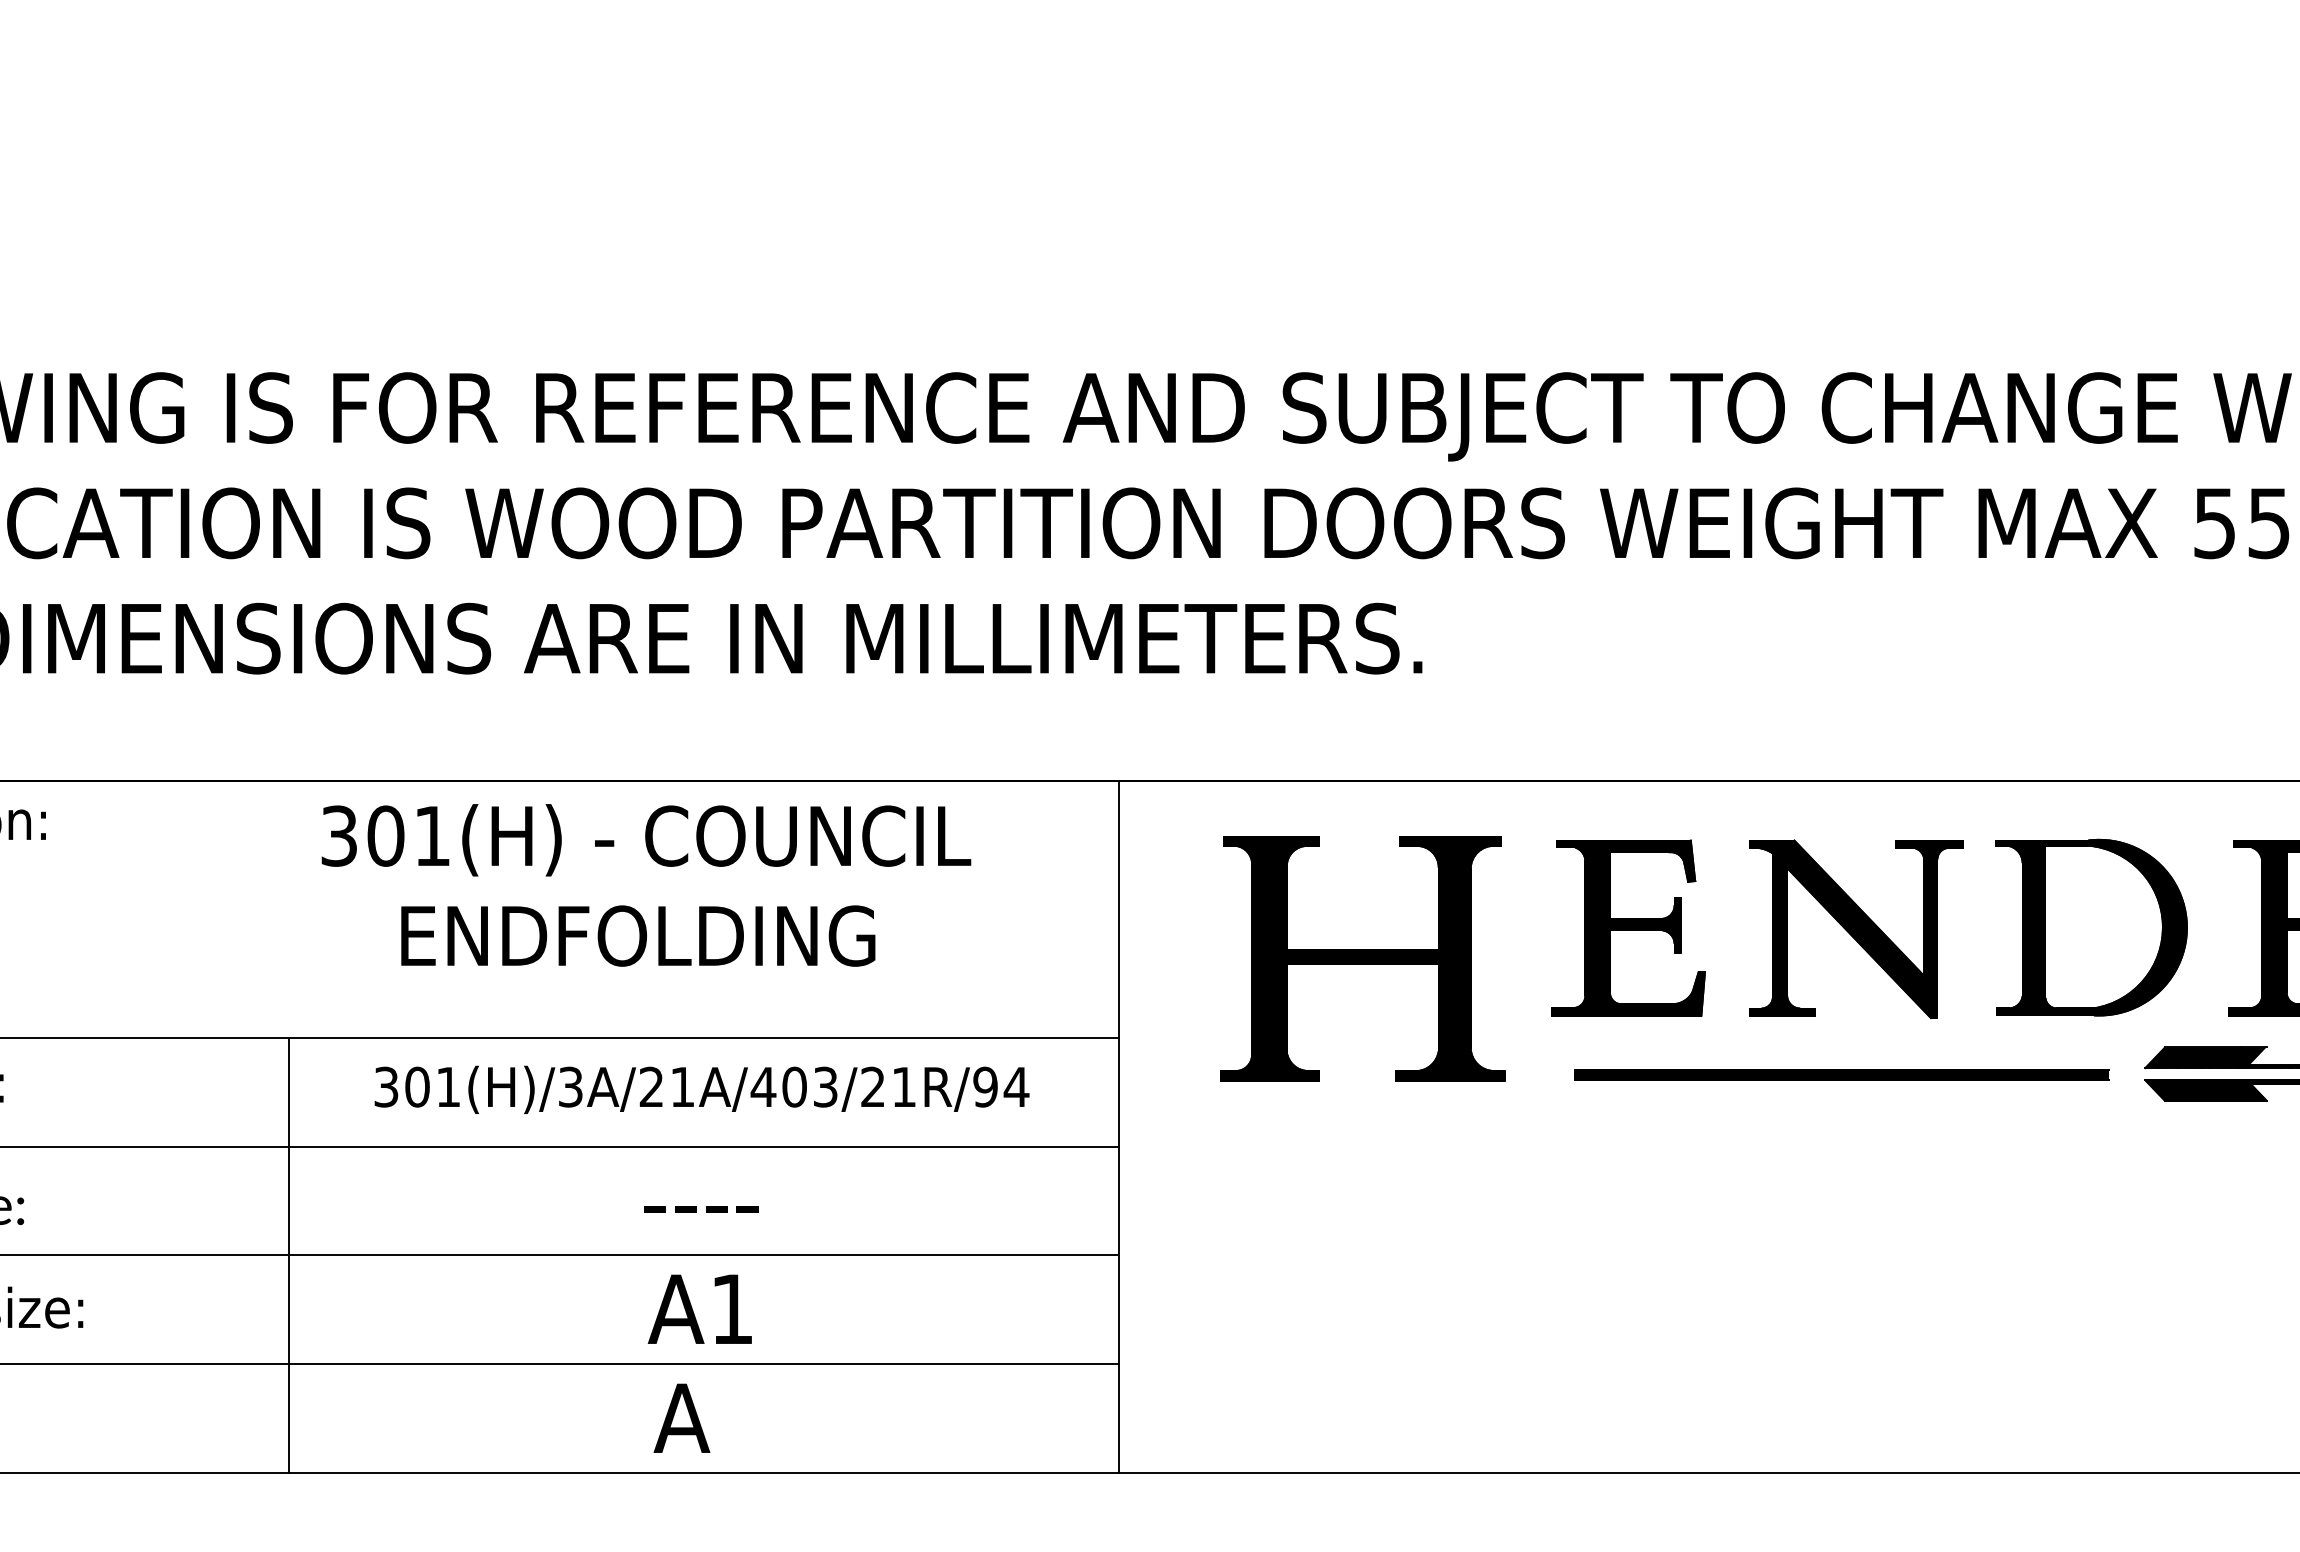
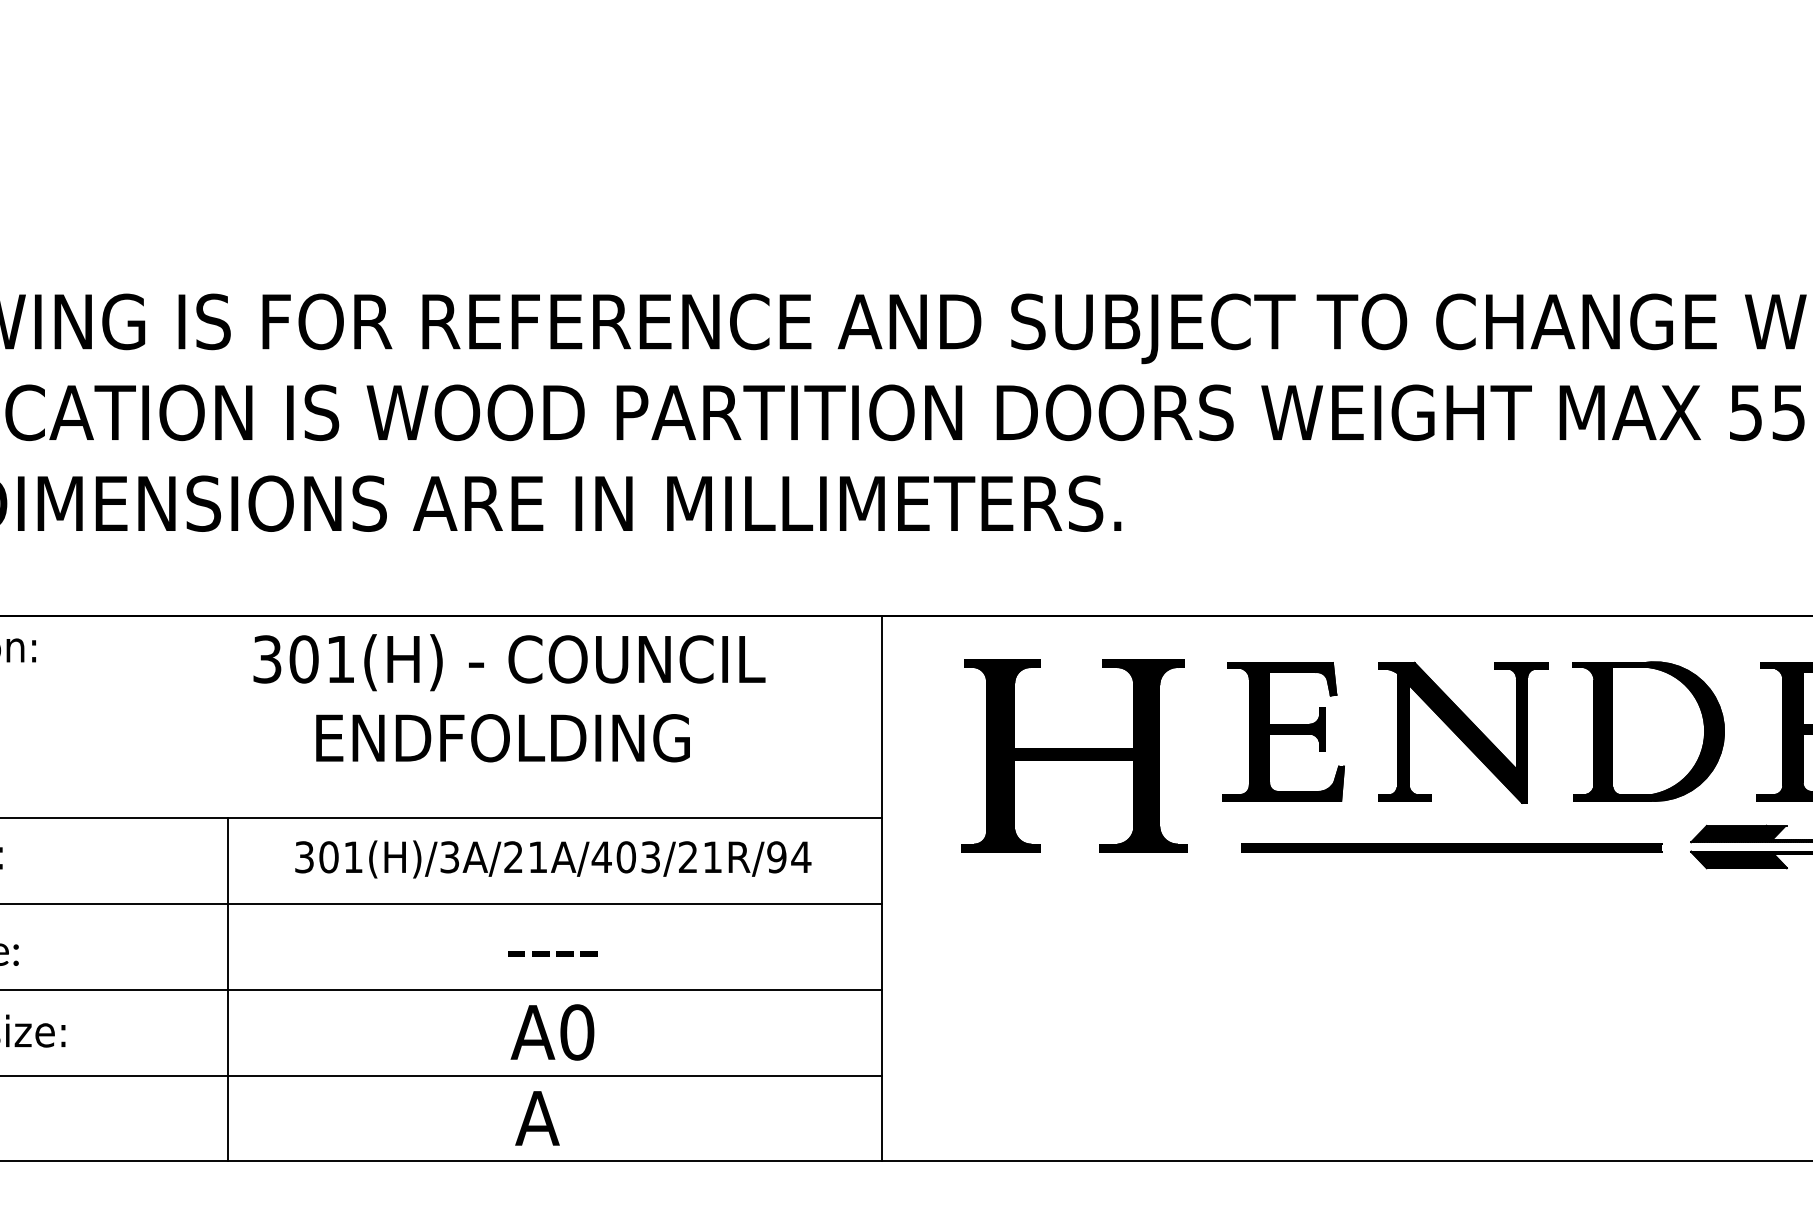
text: (732, 1309) -> (577, 1032), A1 -> A0

